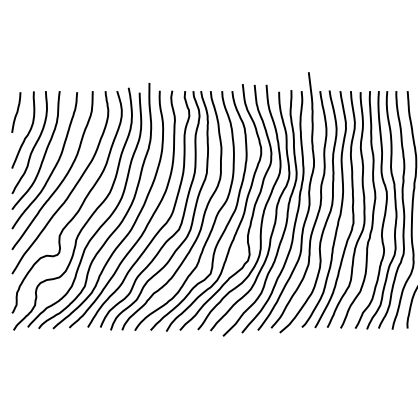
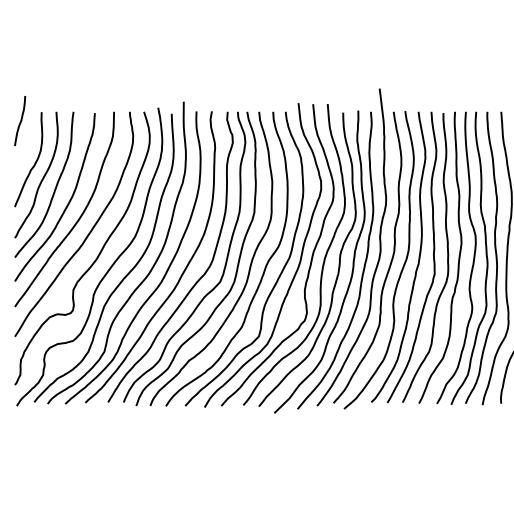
curve: (16, 112) -> (20, 120), moved

